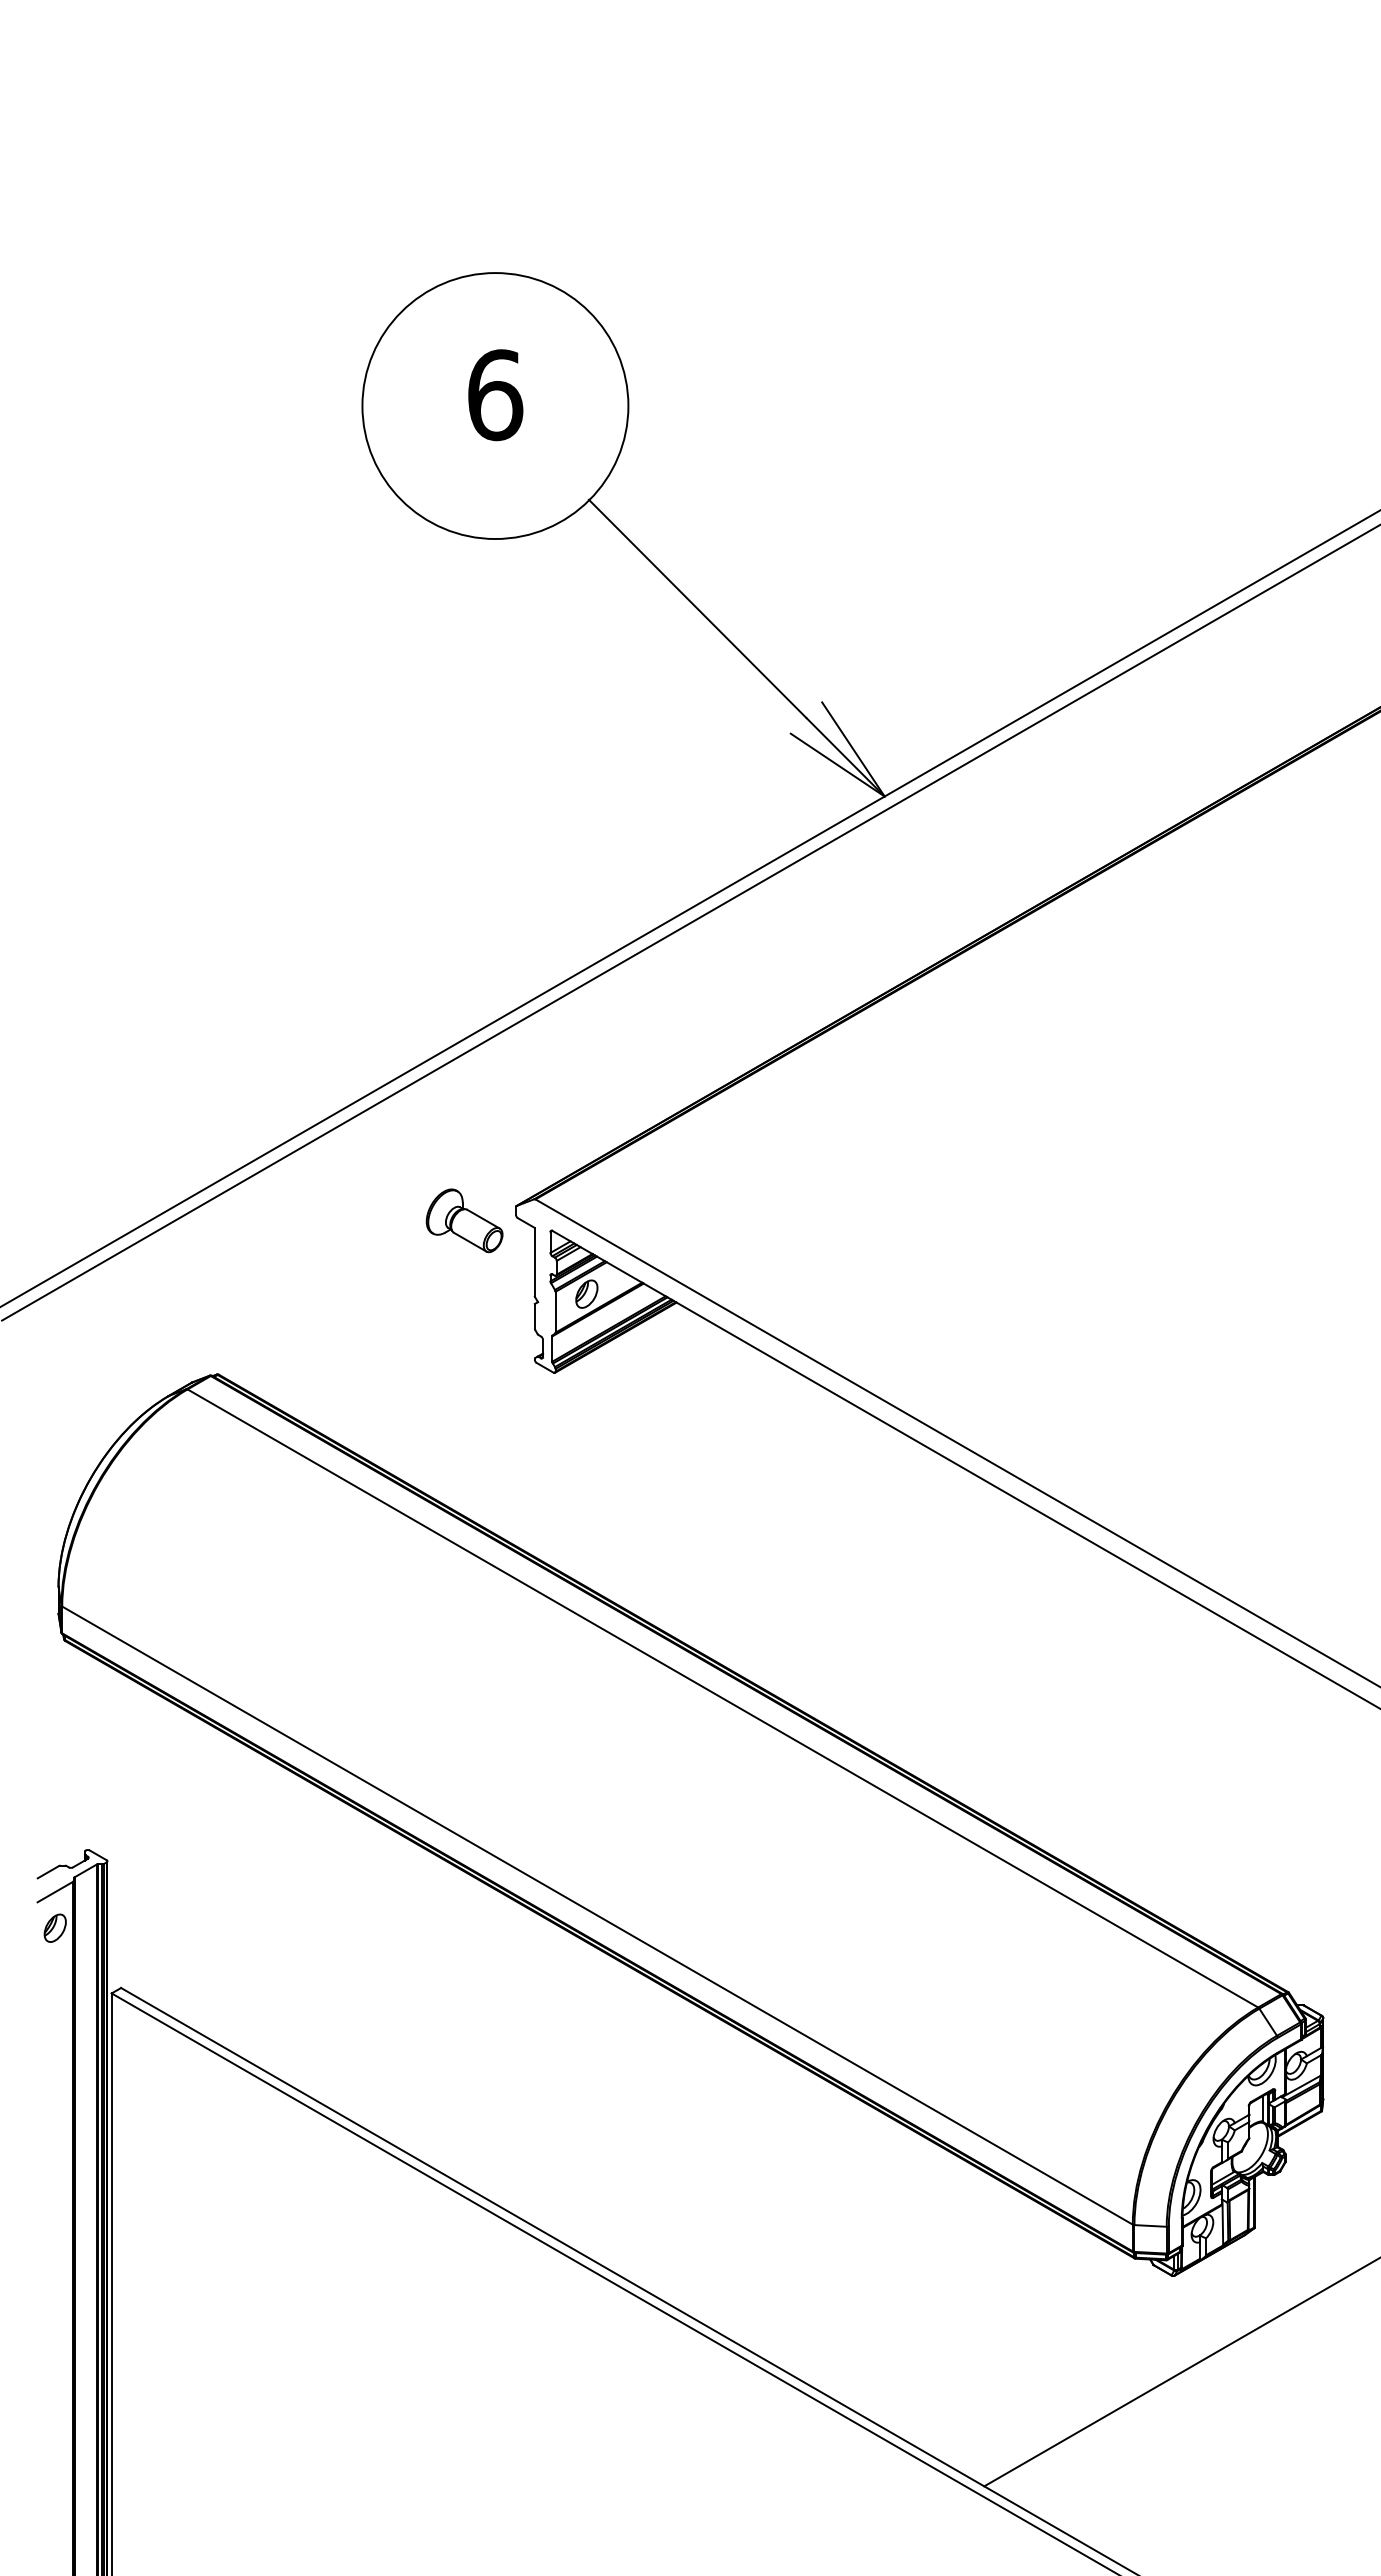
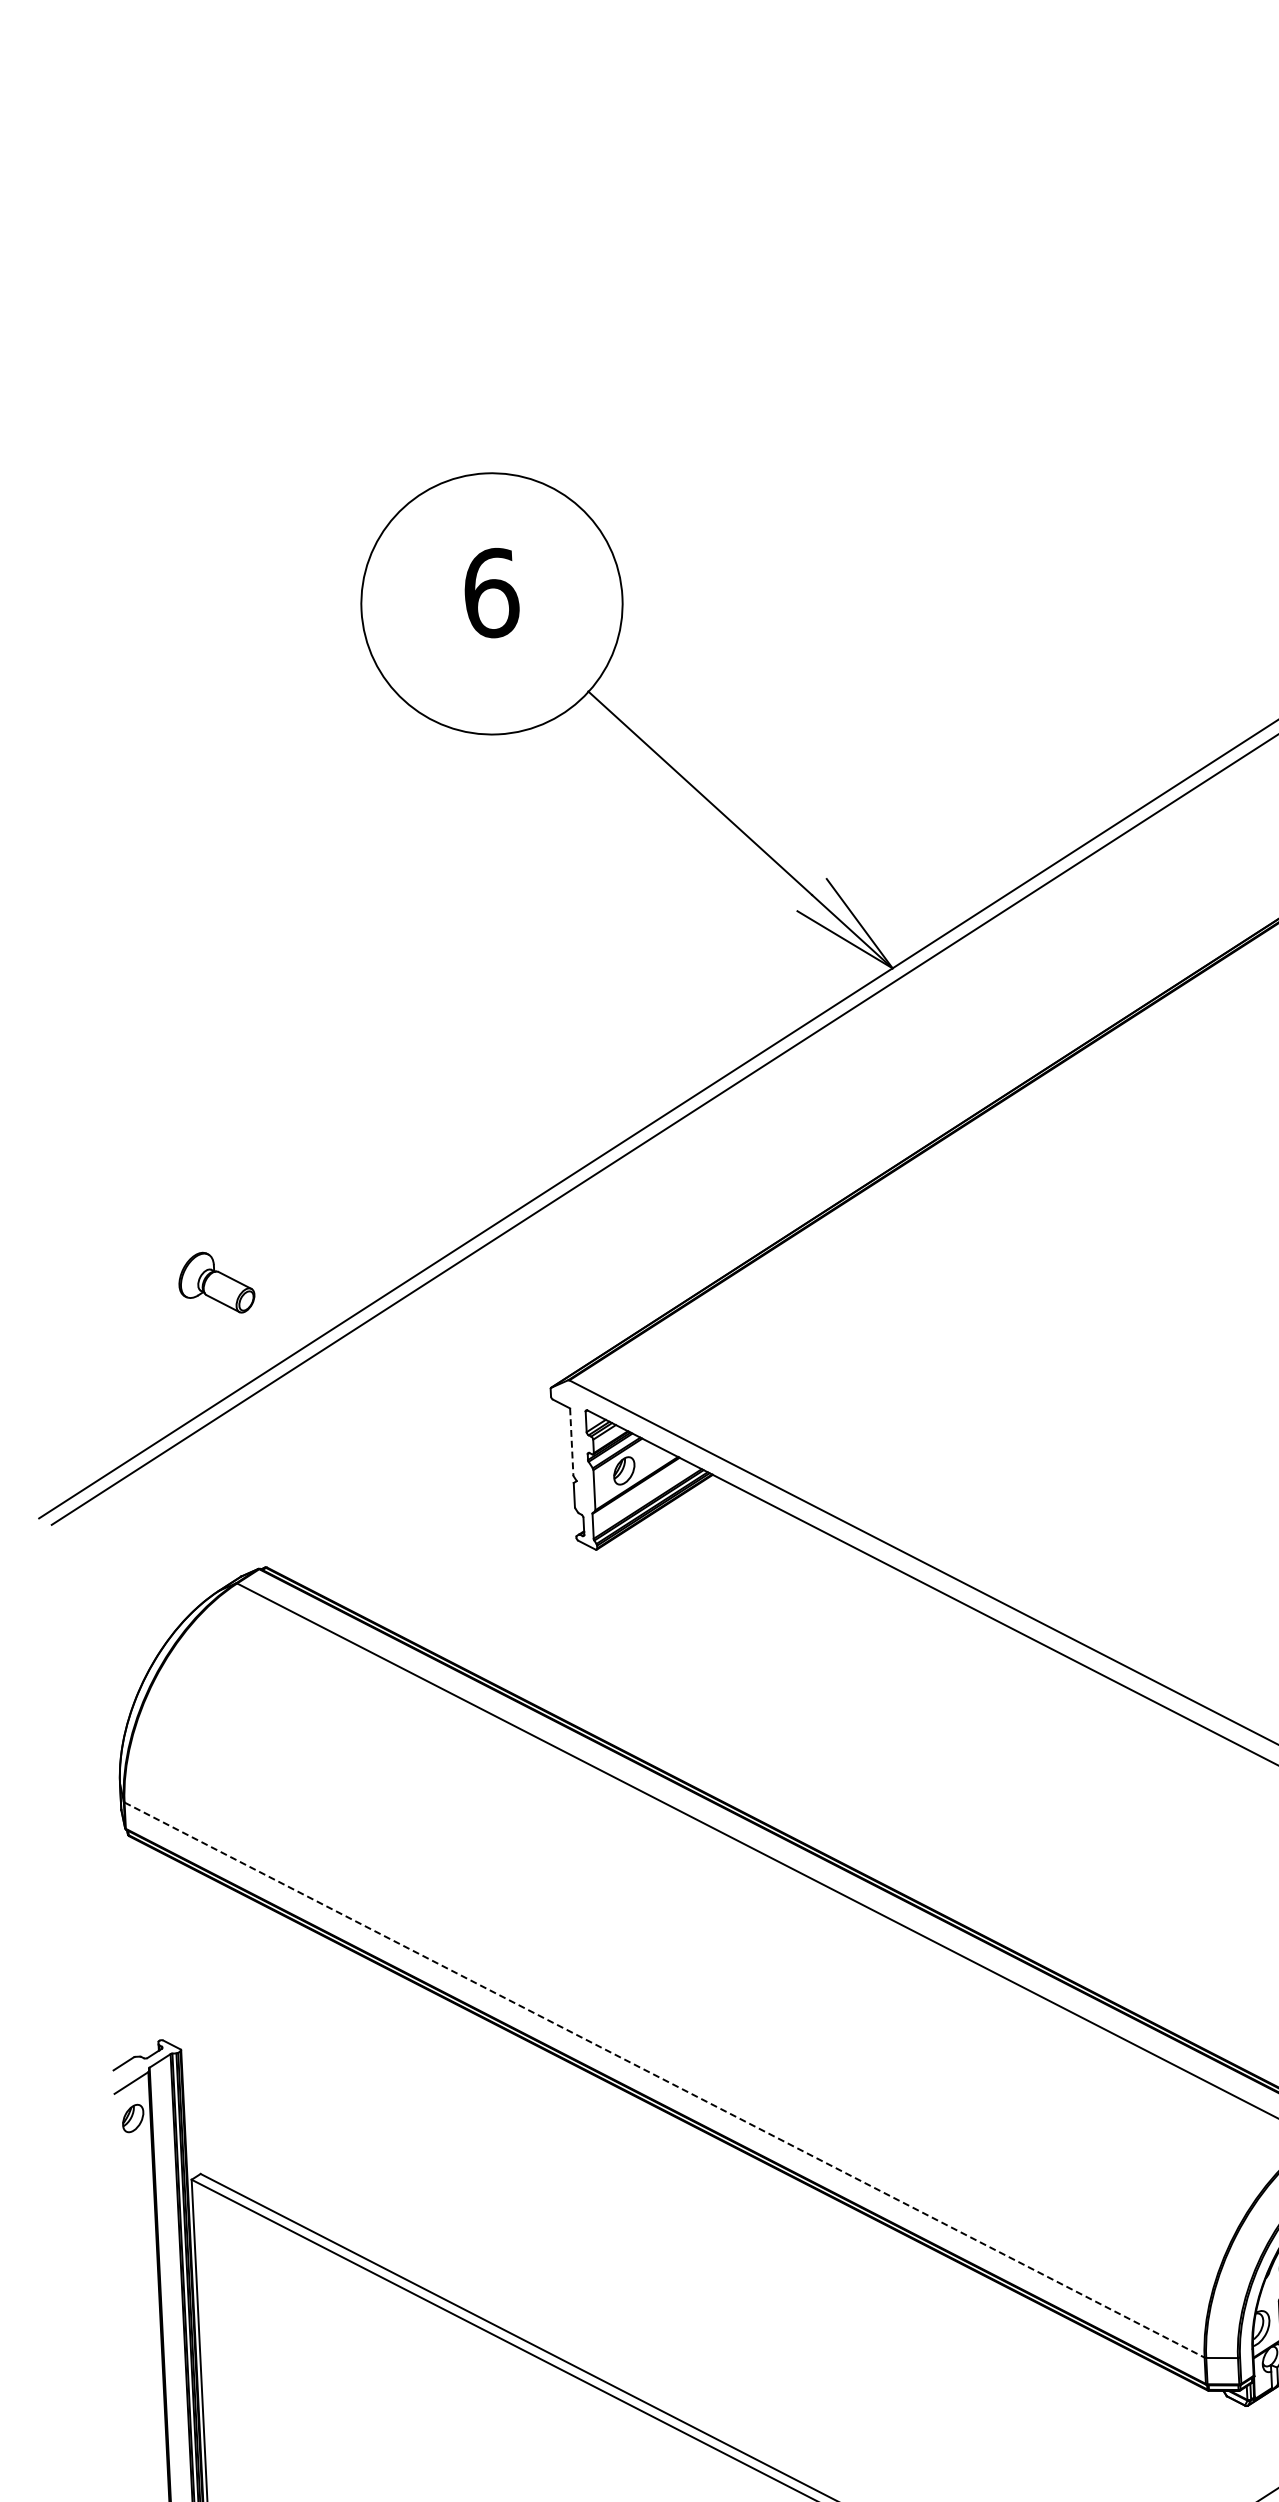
part: (464, 1220) -> (216, 1282), moved
line: (534, 1262) -> (571, 1442), solid -> dashed
line: (597, 1915) -> (664, 2079), solid -> dashed

